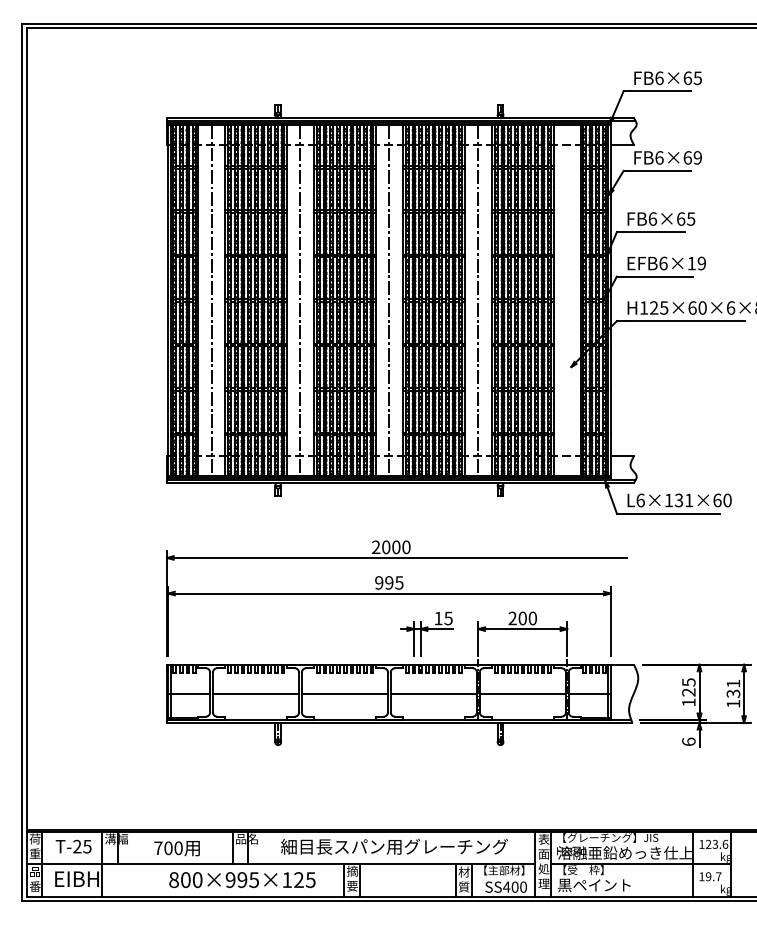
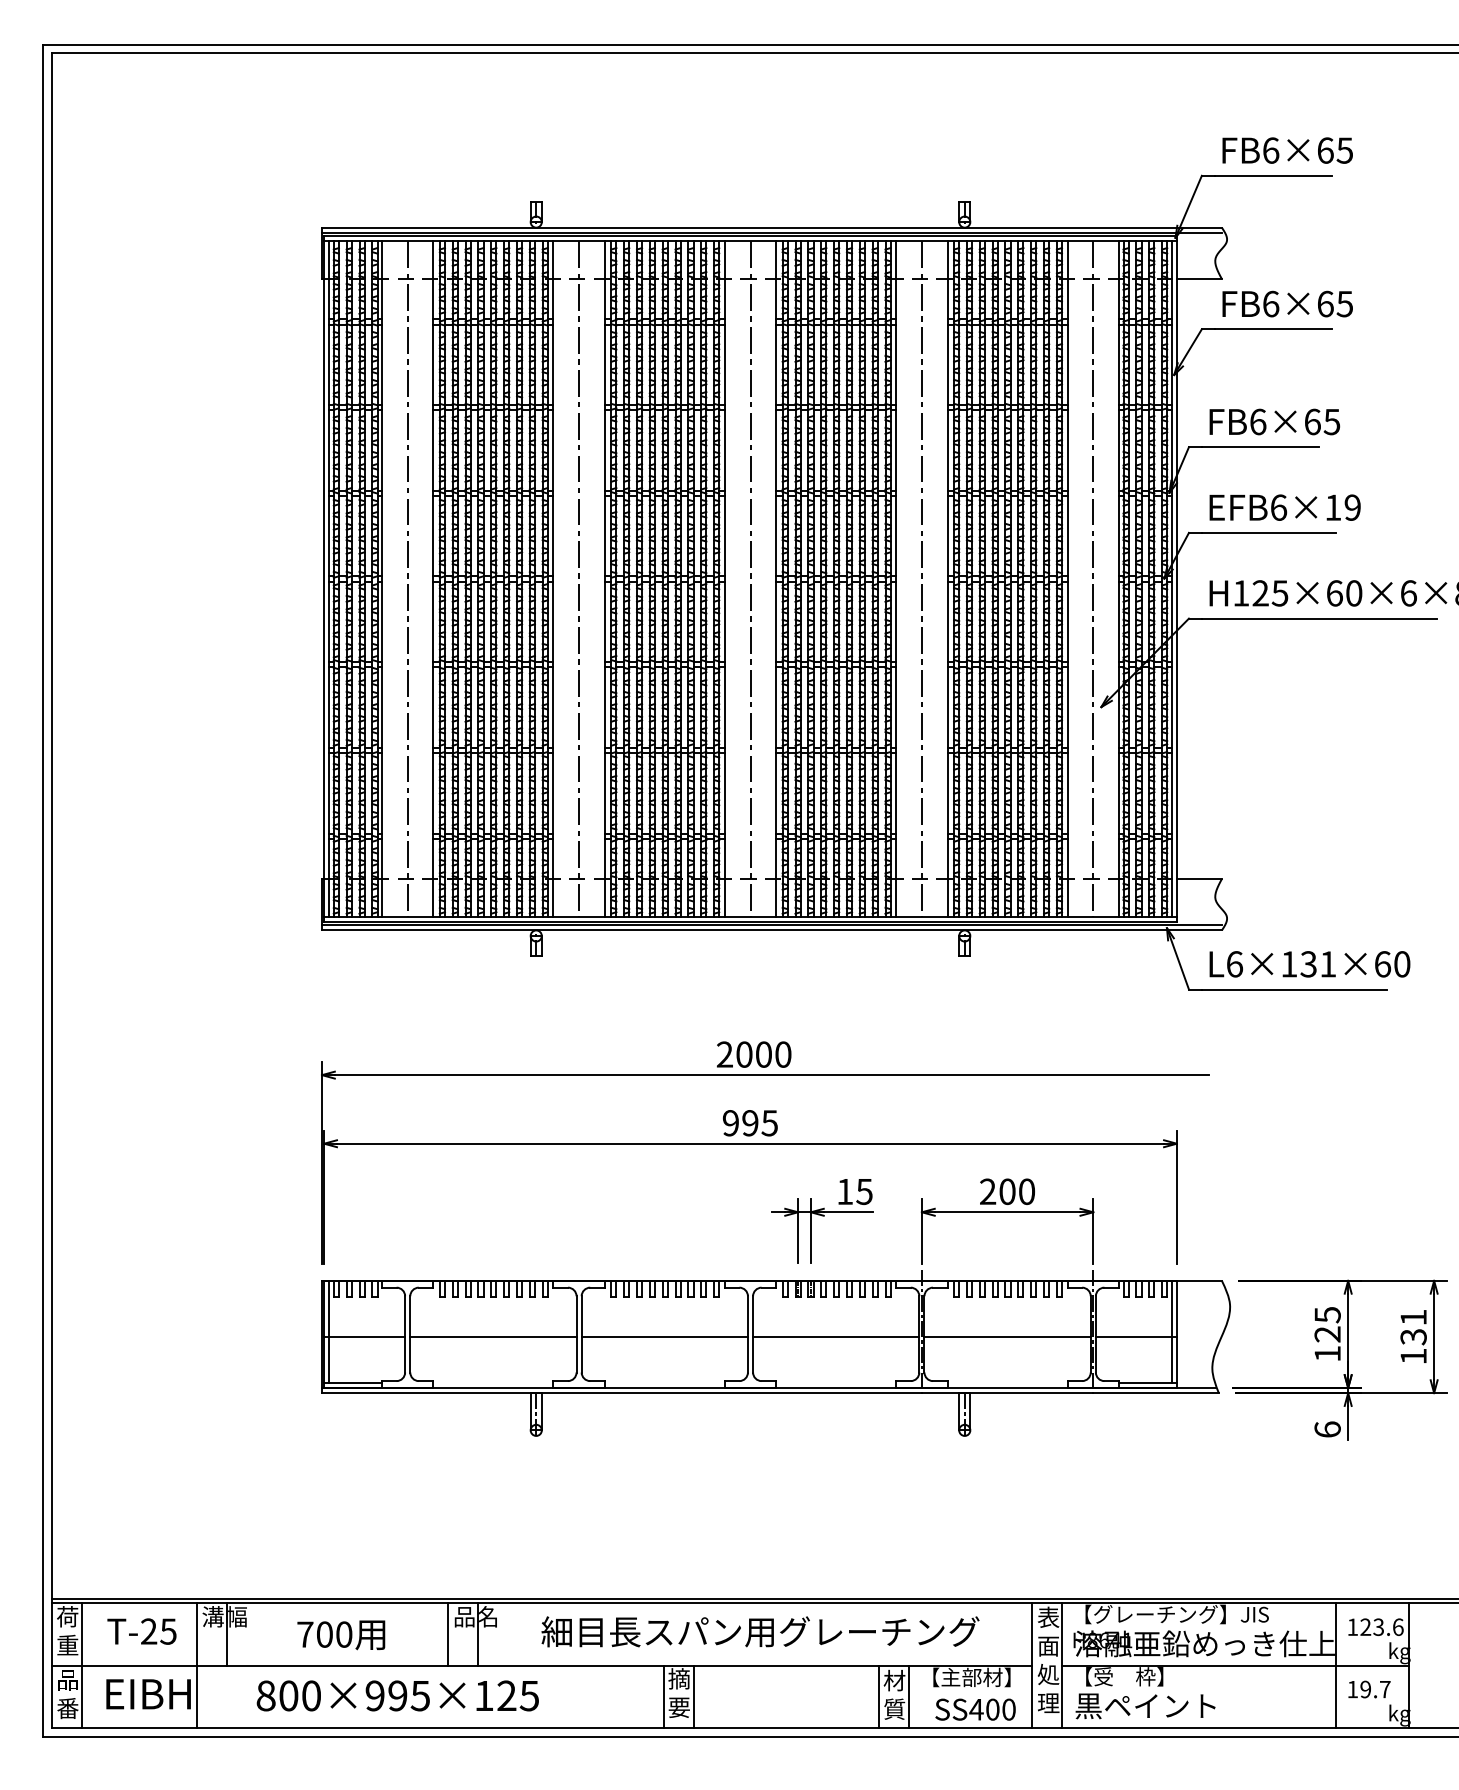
text: (697, 157) -> (1344, 303), FB6×69 -> FB6×65
line: (567, 300) -> (1093, 578), added
text: (242, 880) -> (398, 1696), moved

